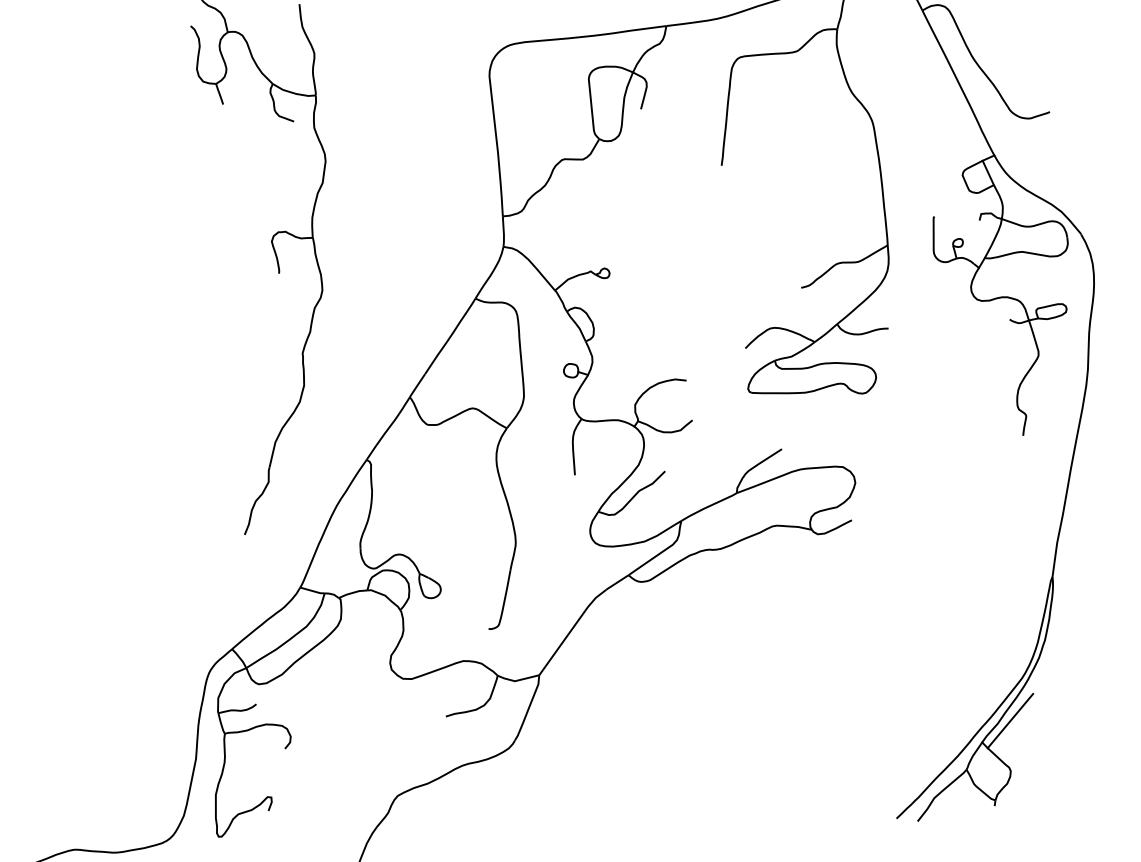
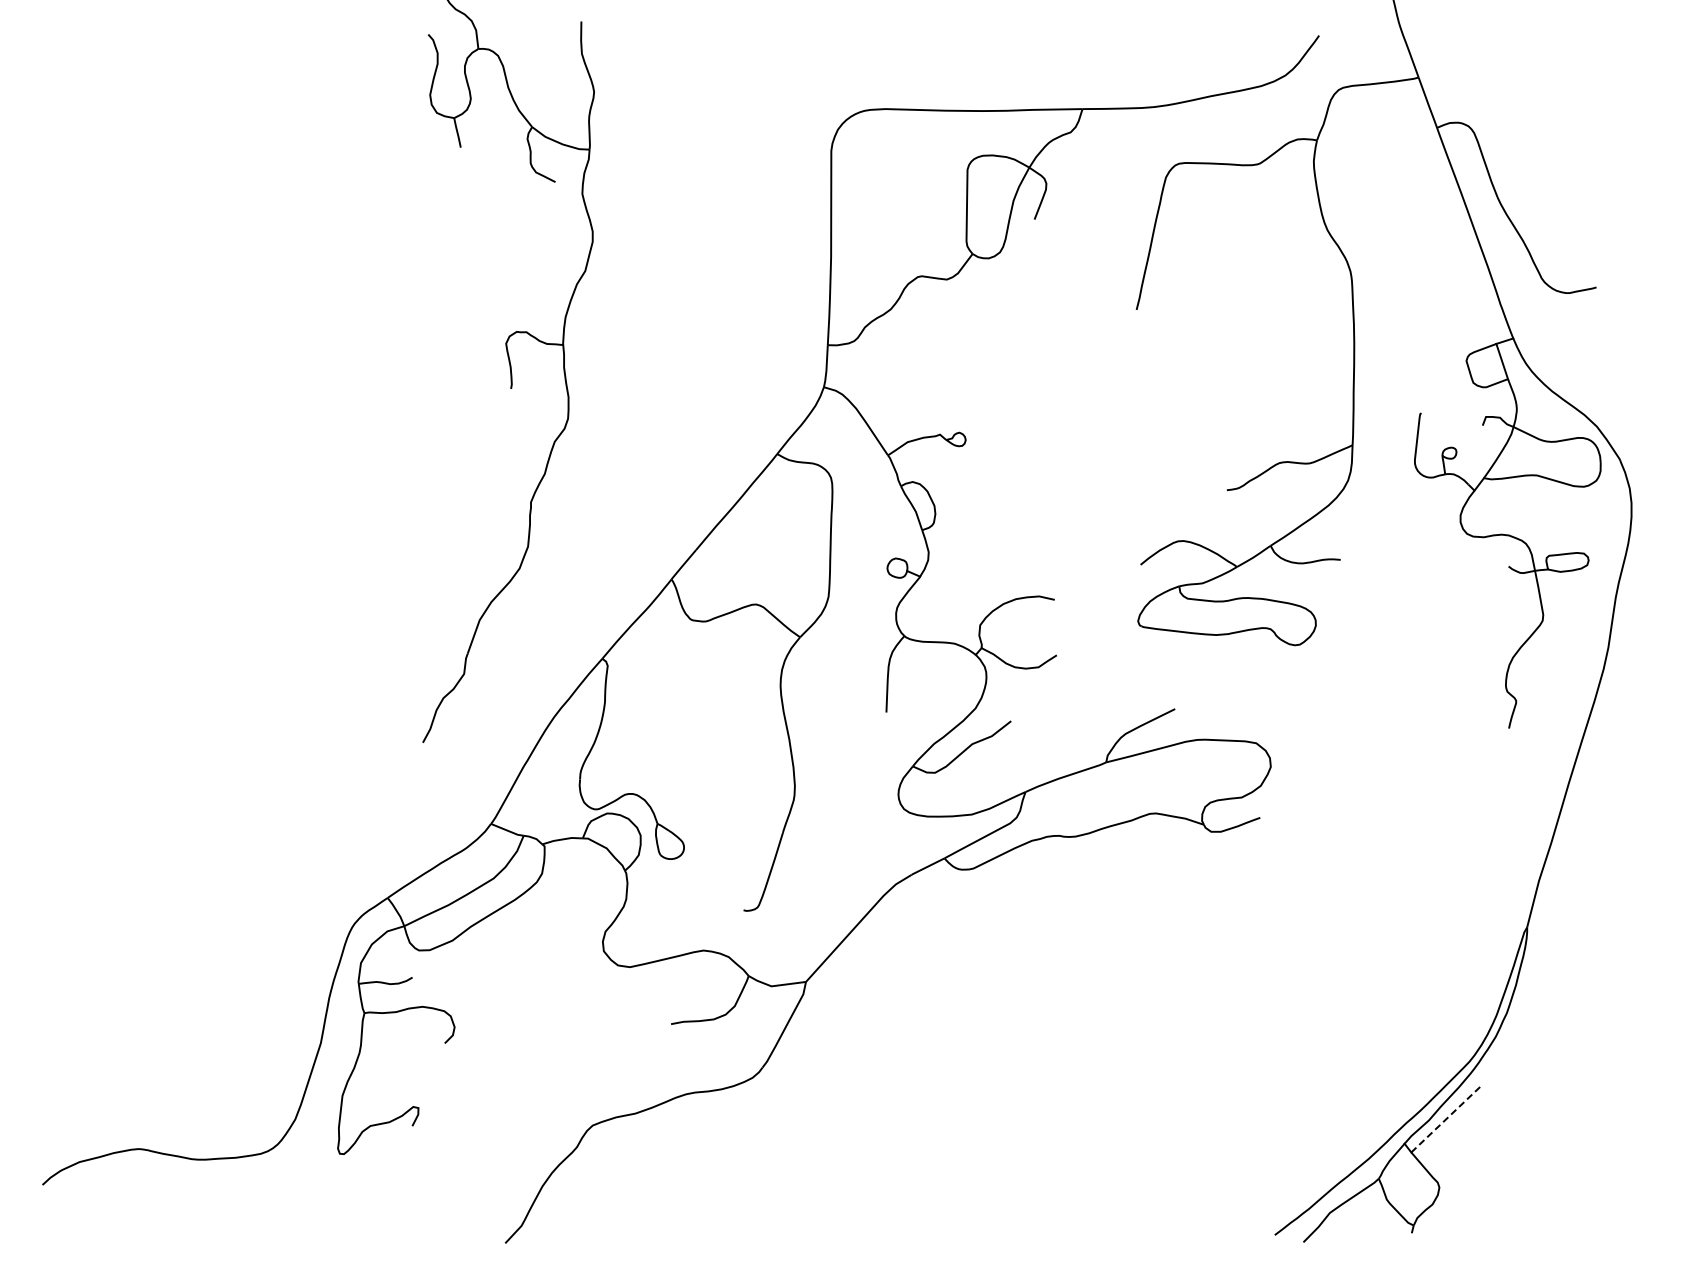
line: (1010, 720) -> (1446, 1118), solid -> dashed

